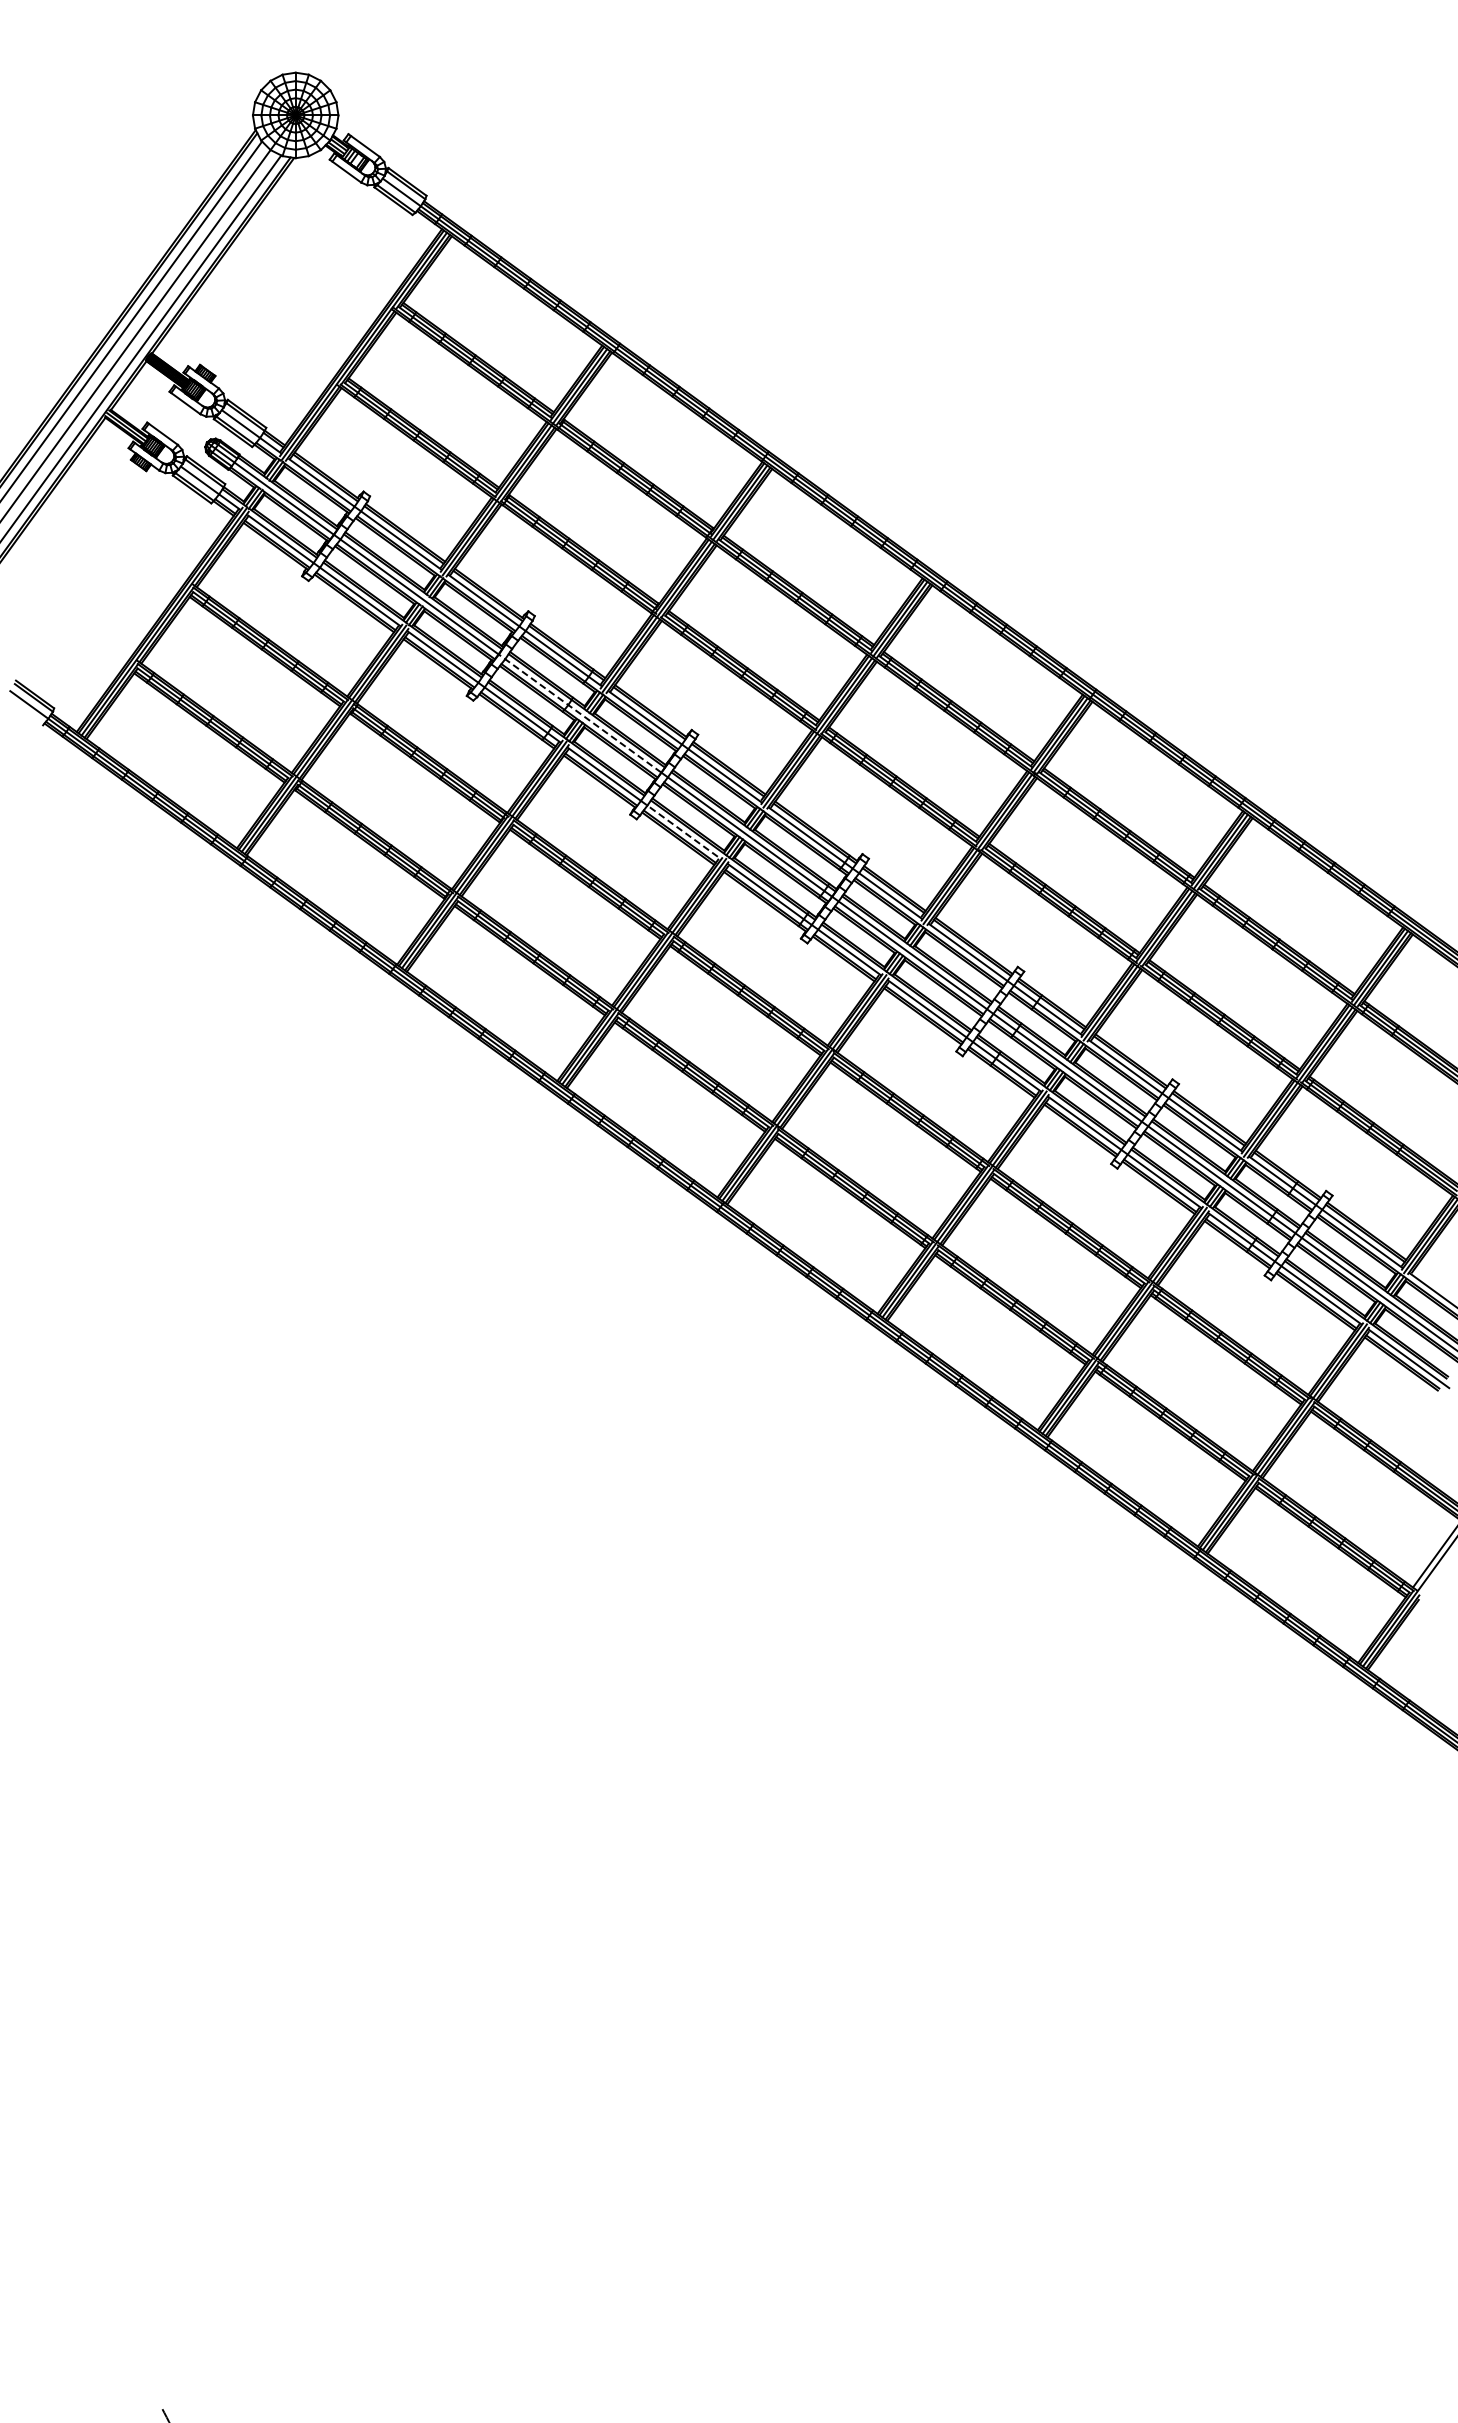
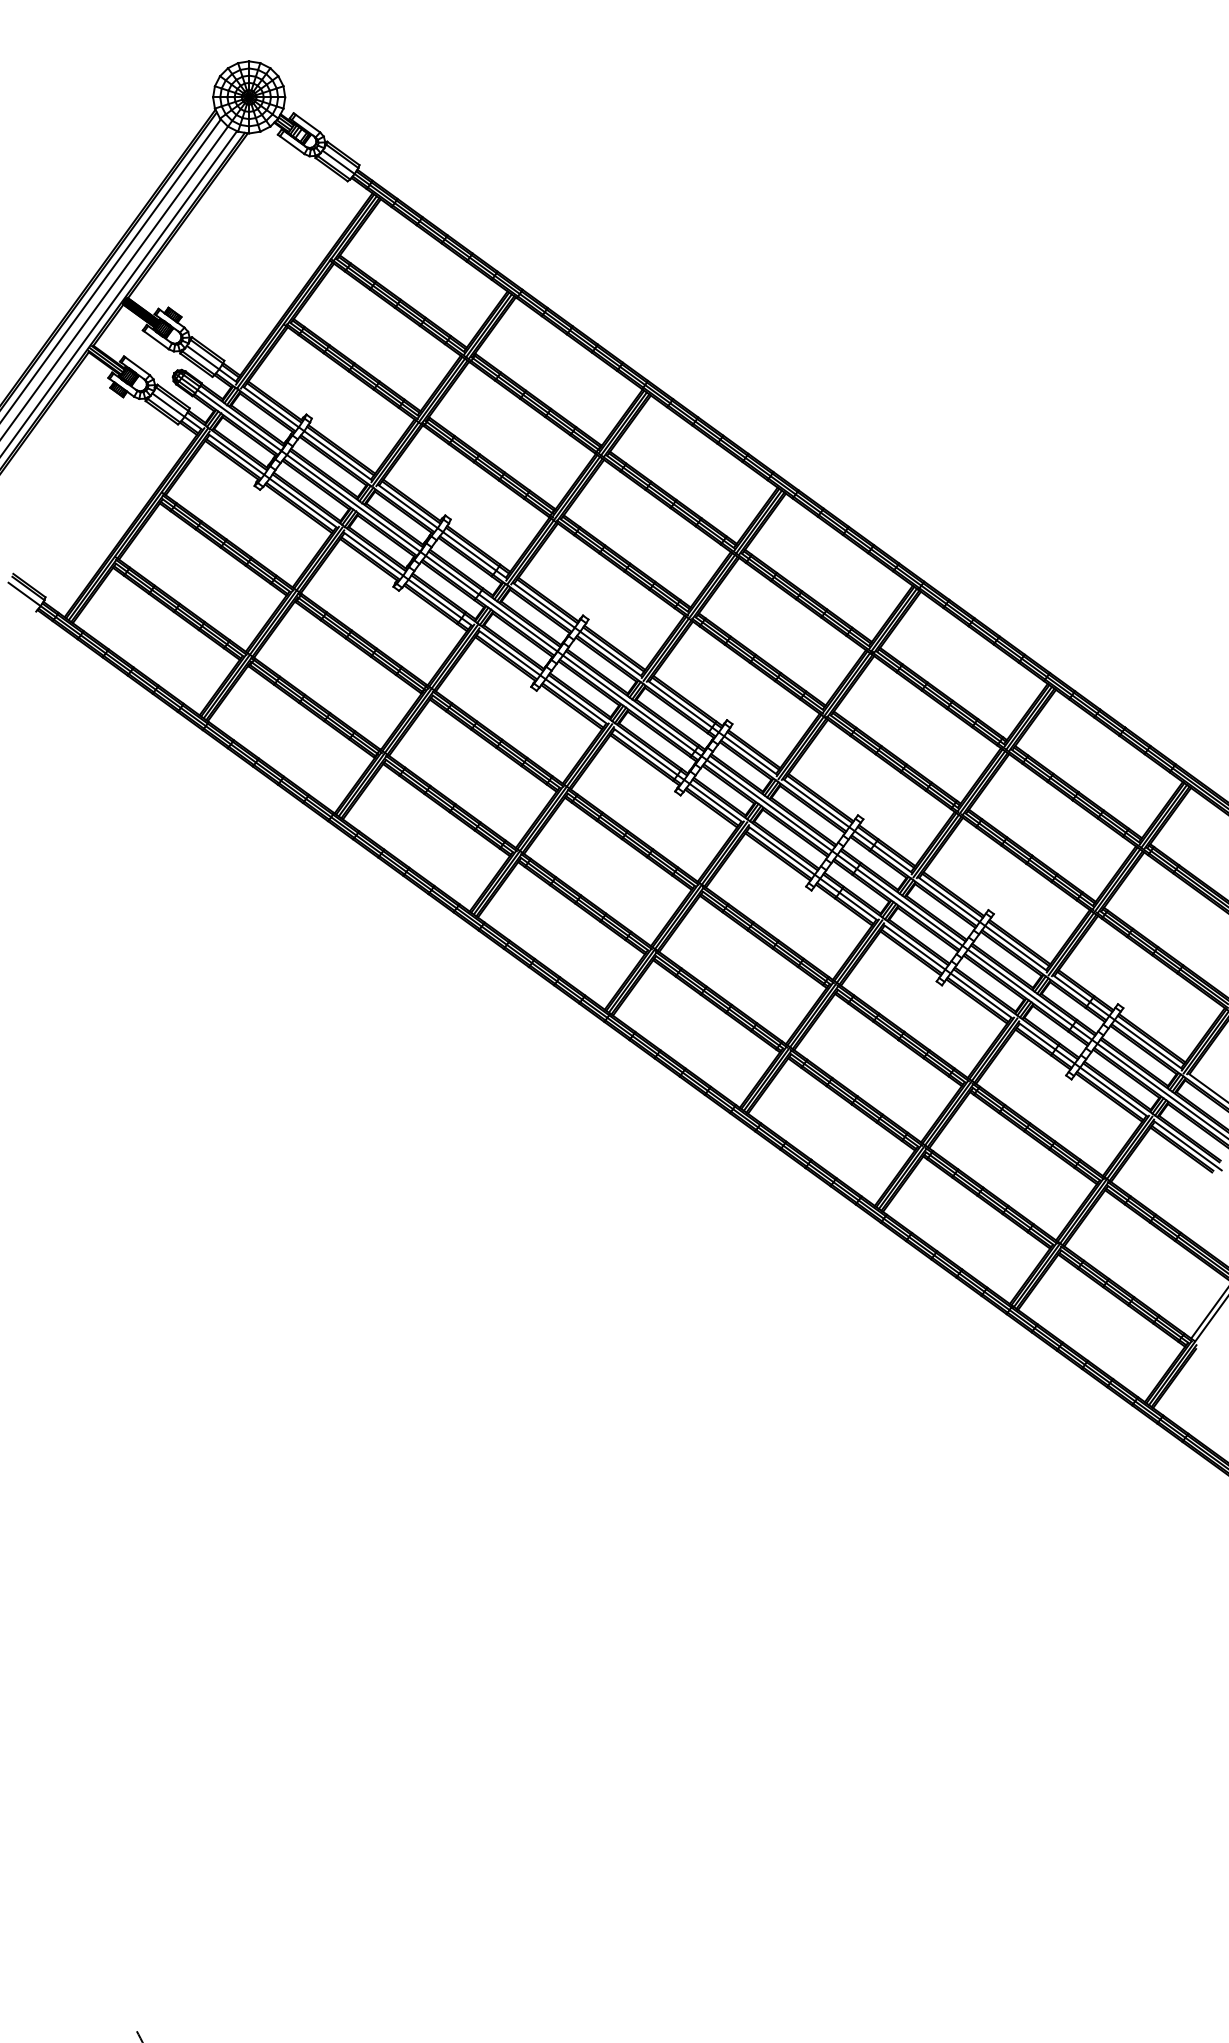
line: (579, 713) -> (488, 601), dashed -> solid
line: (681, 830) -> (574, 700), dashed -> solid

